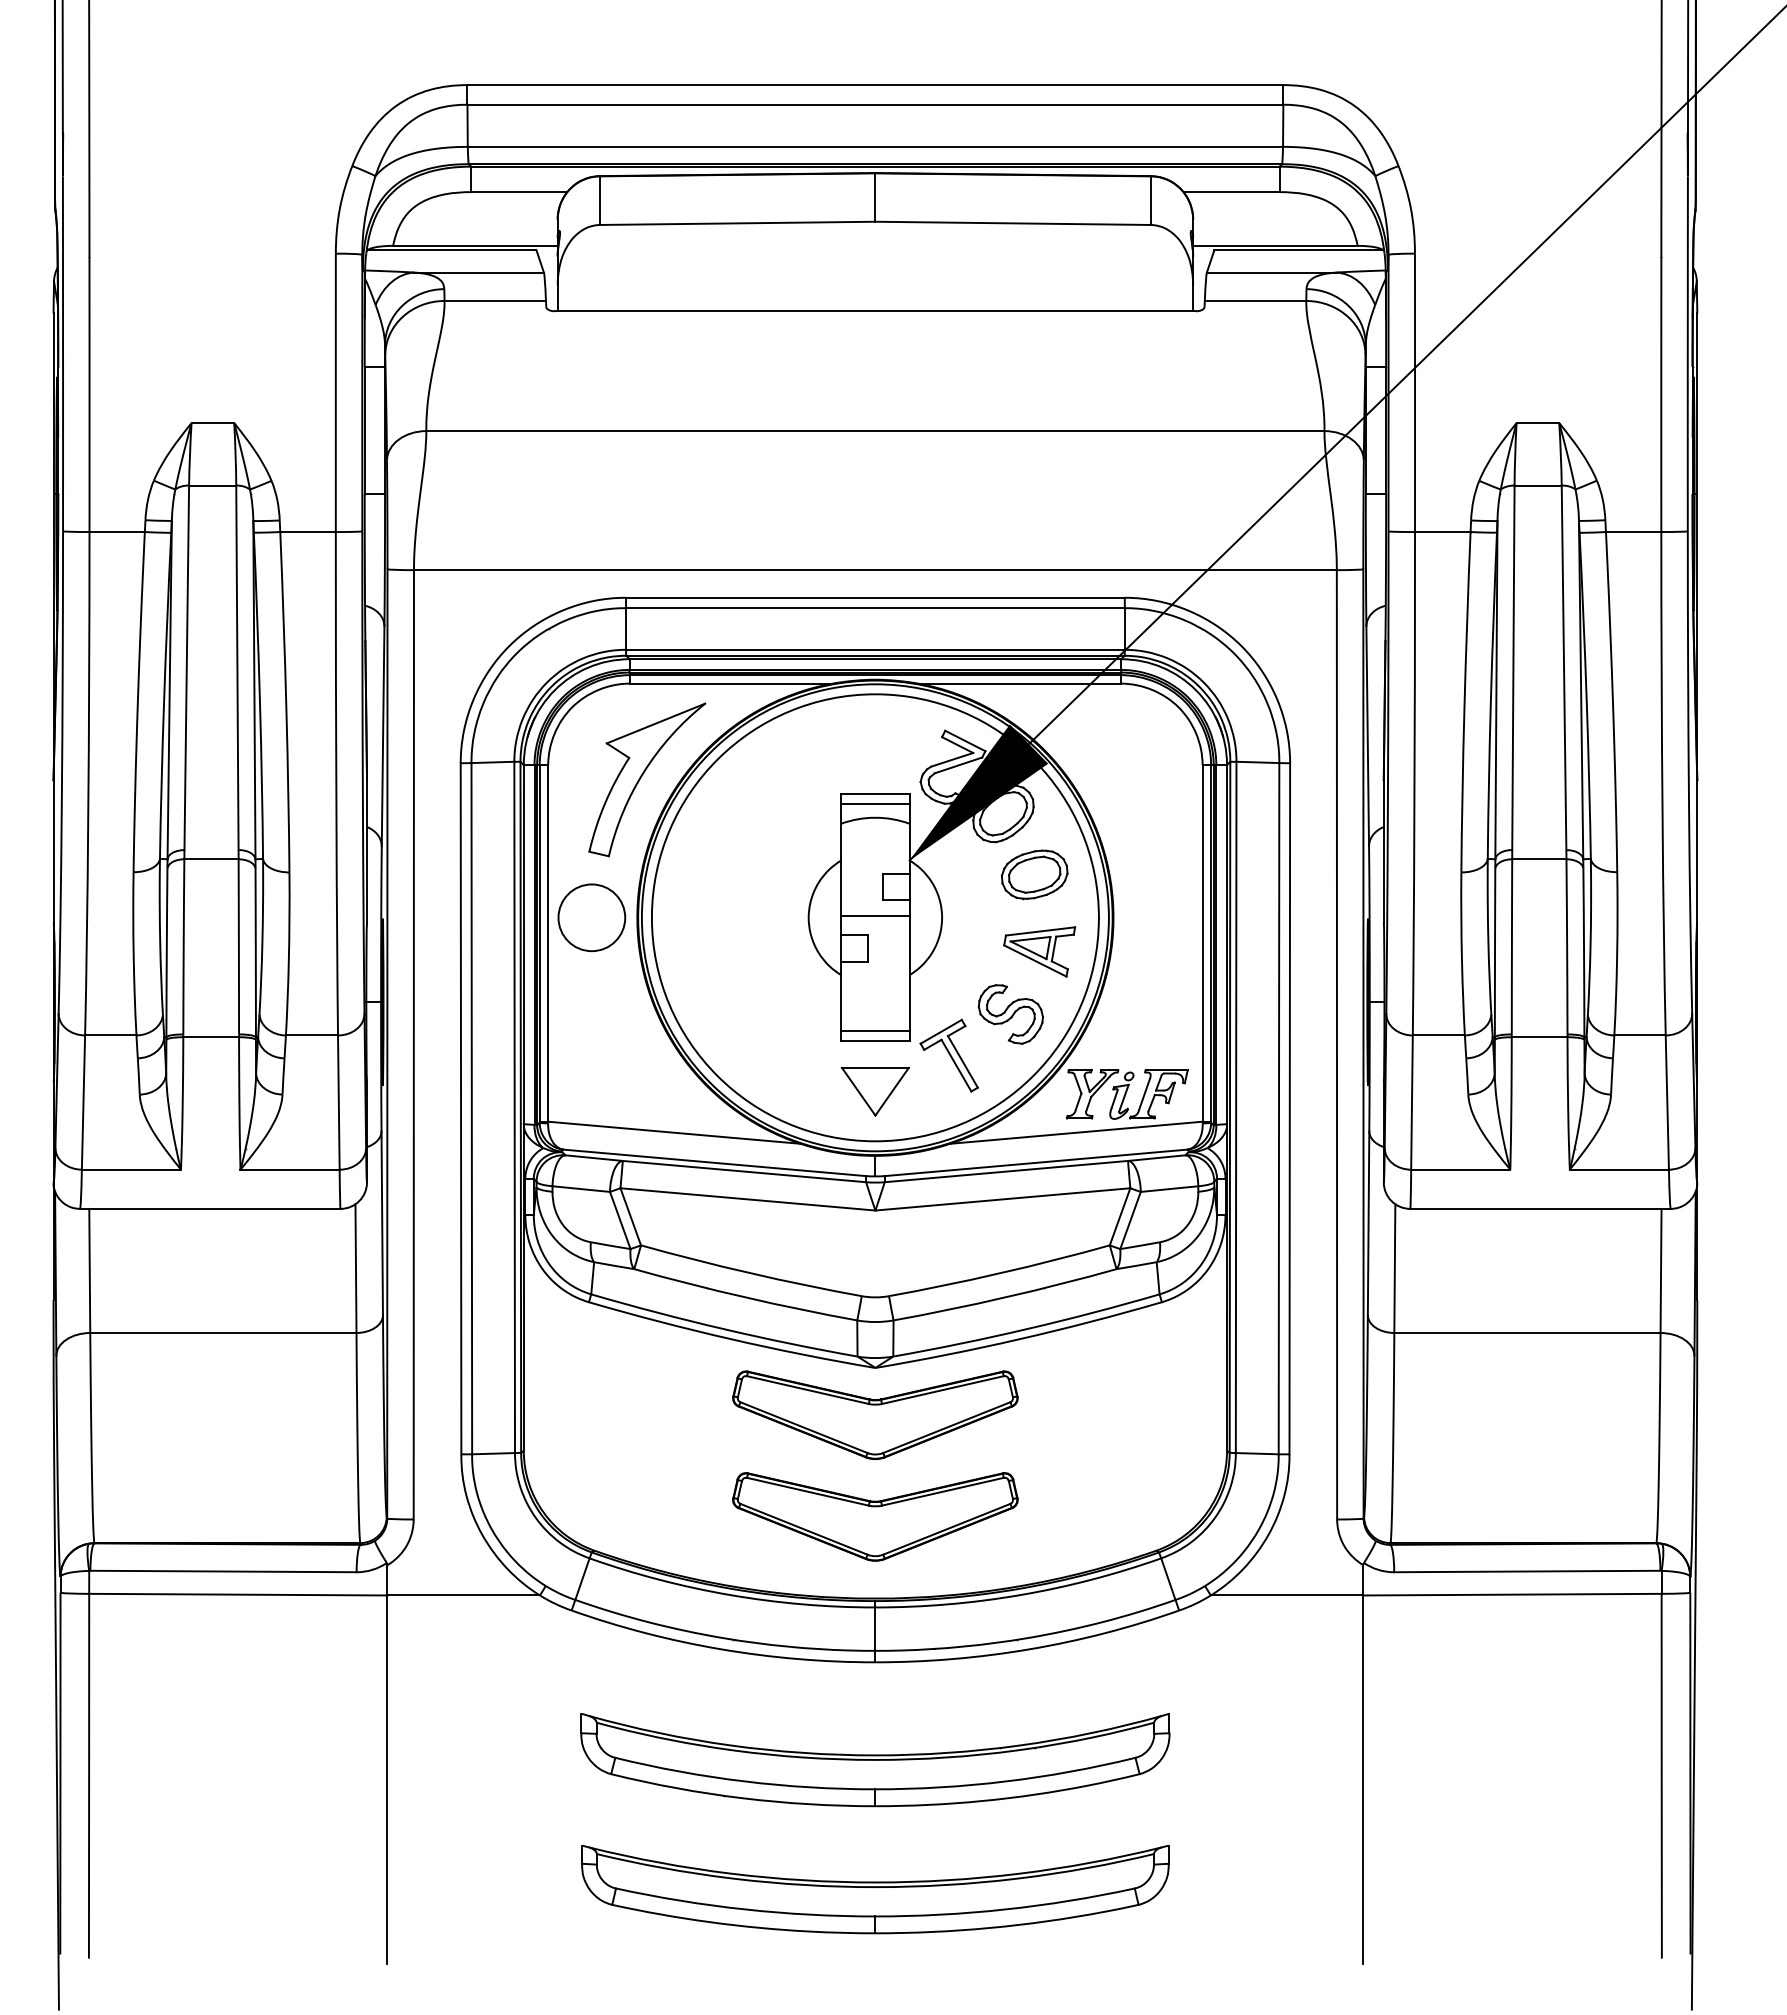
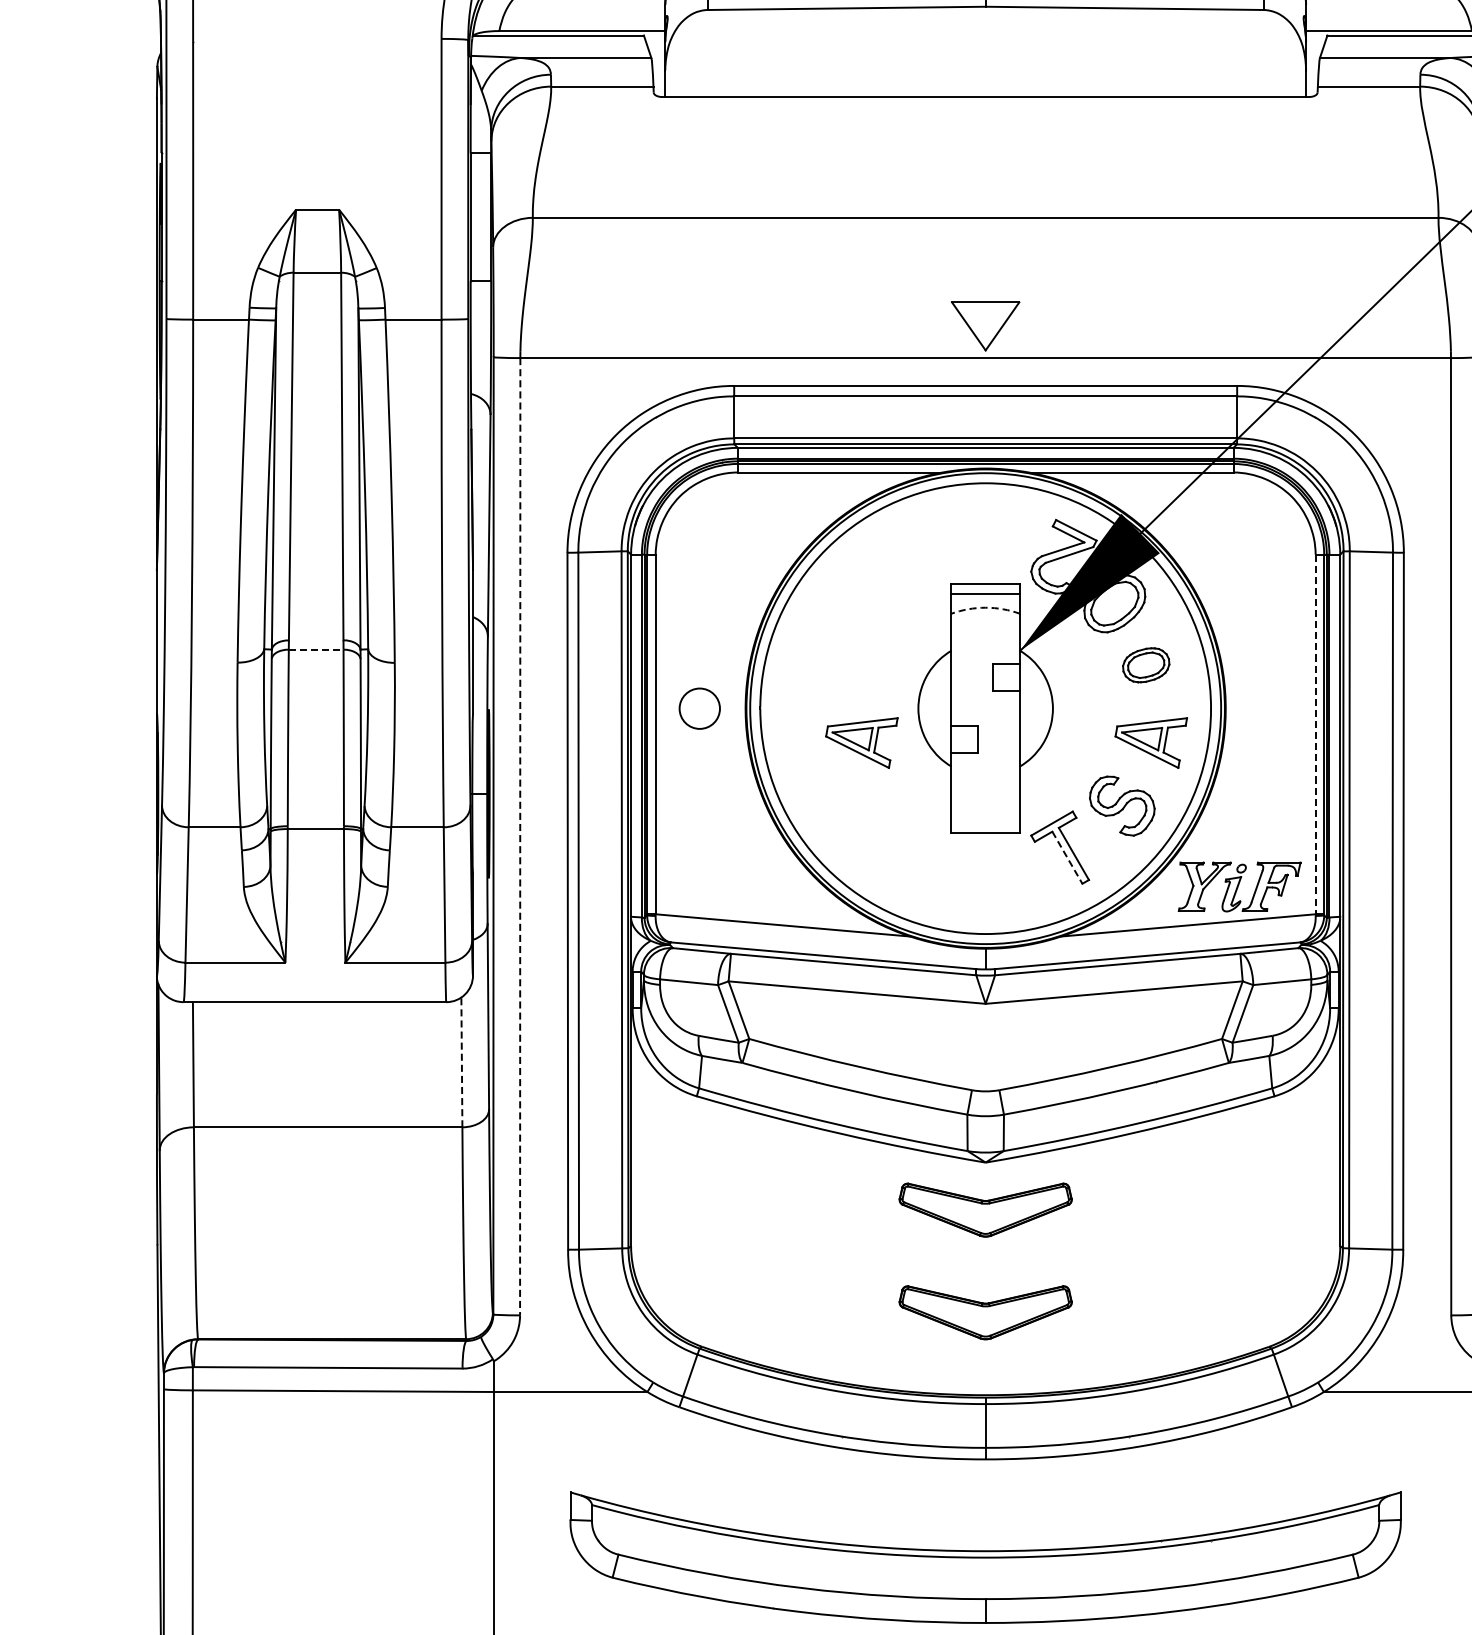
part: (647, 779) -> (755, 569), removed
arc: (875, 817) -> (985, 607), solid -> dashed
line: (211, 859) -> (316, 649), solid -> dashed
part: (1034, 874) -> (1146, 664), size x0.7
line: (875, 915) -> (985, 706), removed
circle: (591, 917) -> (699, 708), size x0.6
line: (1202, 943) -> (1315, 734), solid -> dashed
part: (752, 951) -> (861, 742), added
line: (875, 1031) -> (985, 823), removed
line: (413, 1044) -> (519, 836), solid -> dashed
line: (956, 1065) -> (1067, 857), solid -> dashed
part: (875, 1091) -> (985, 326), moved
line: (355, 1268) -> (461, 1062), solid -> dashed
part: (875, 1414) -> (985, 1209), size x0.6
part: (875, 1516) -> (985, 1312), size x0.6
part: (875, 1760) -> (985, 1558), size x1.4

